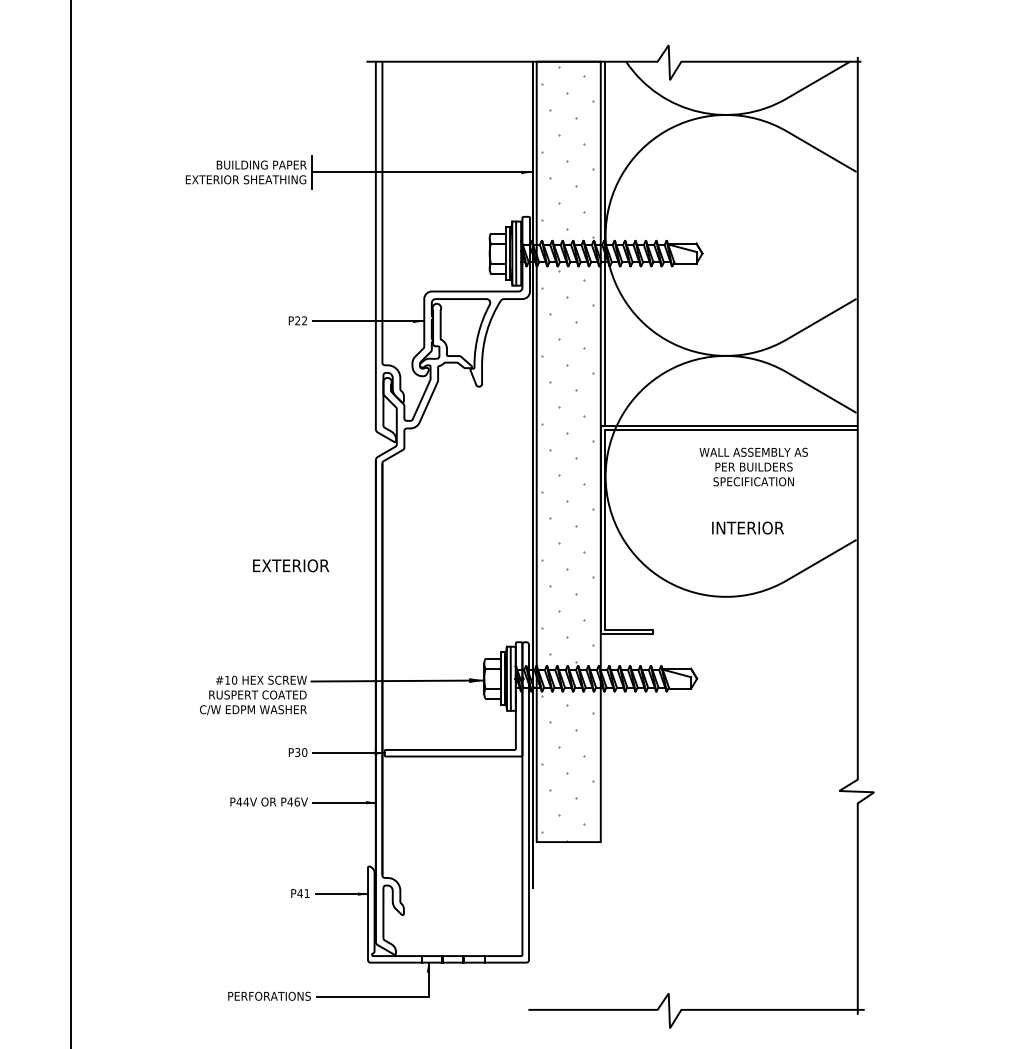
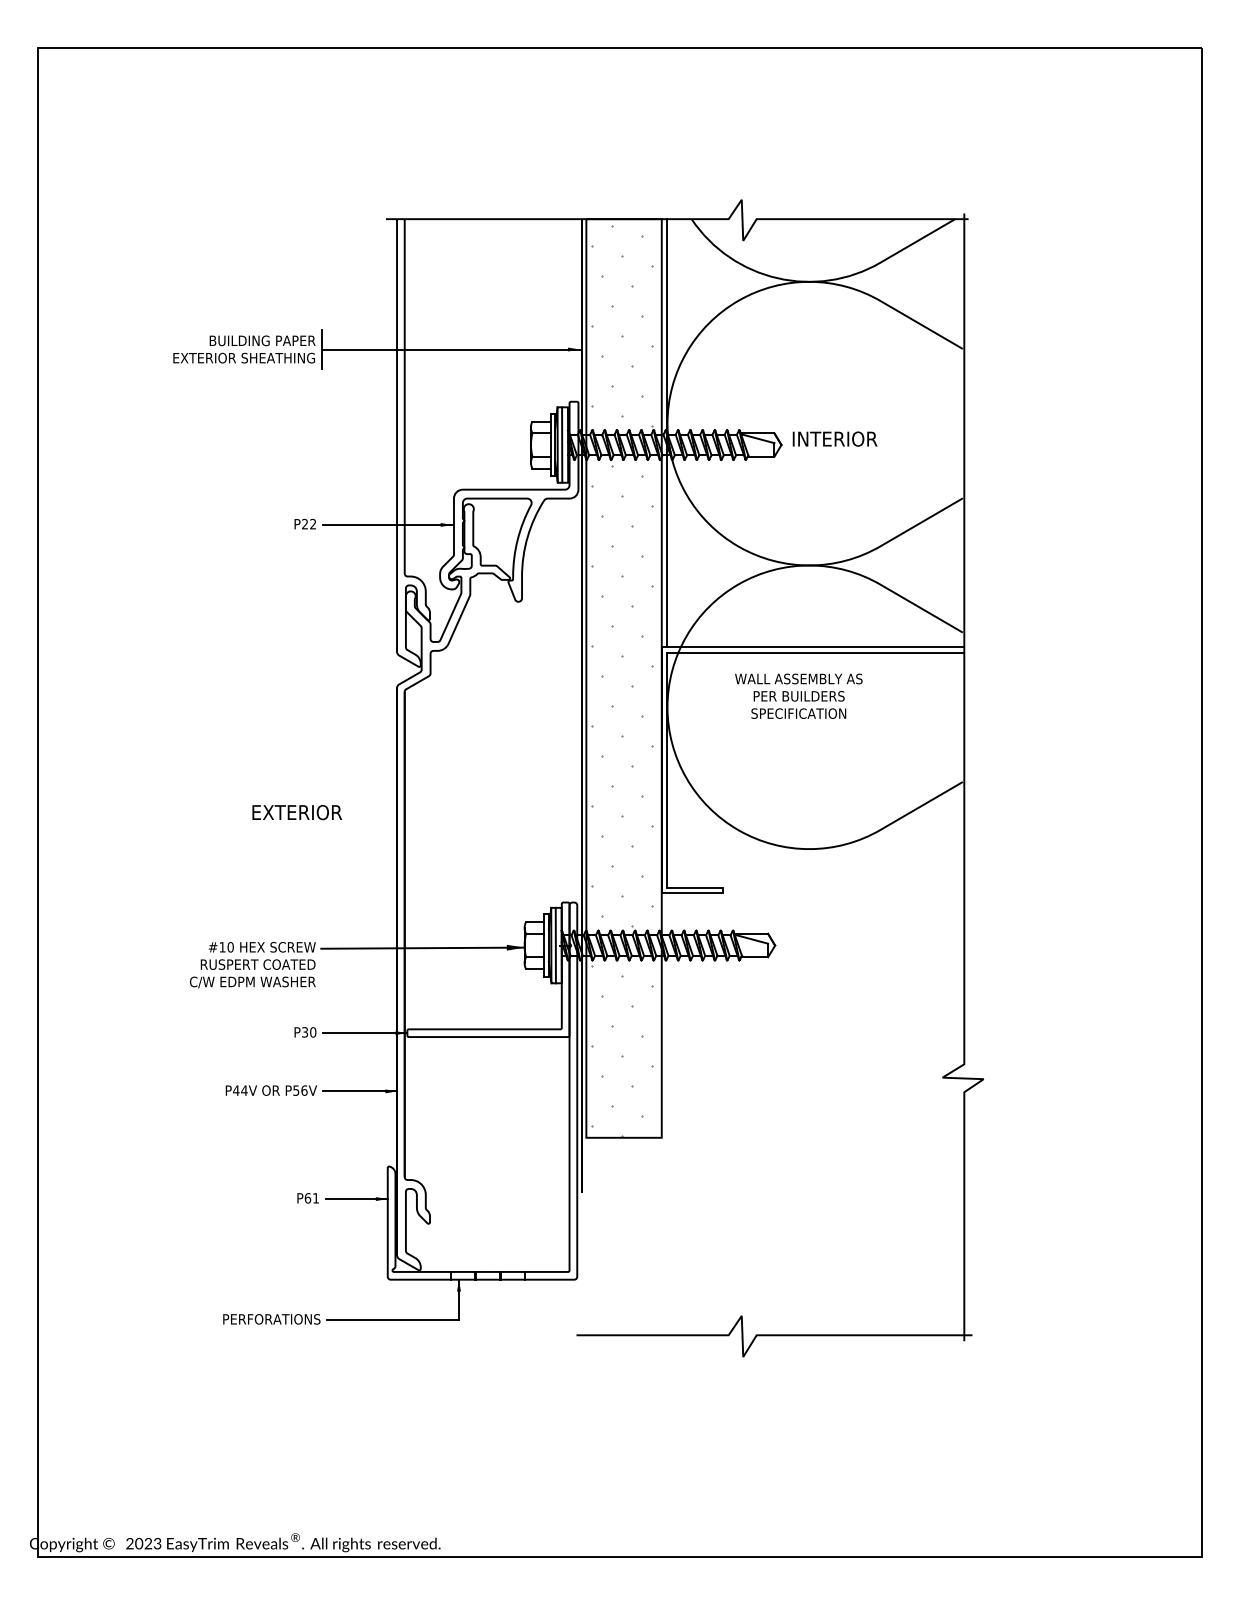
text: (753, 466) -> (798, 695), moved
text: (747, 527) -> (834, 438), moved
text: (289, 801) -> (295, 1090), P46V -> P56V
text: (299, 893) -> (307, 1198), P41 -> P61

